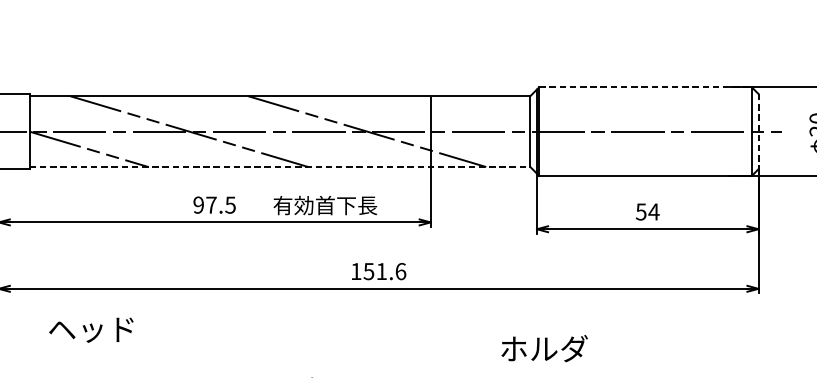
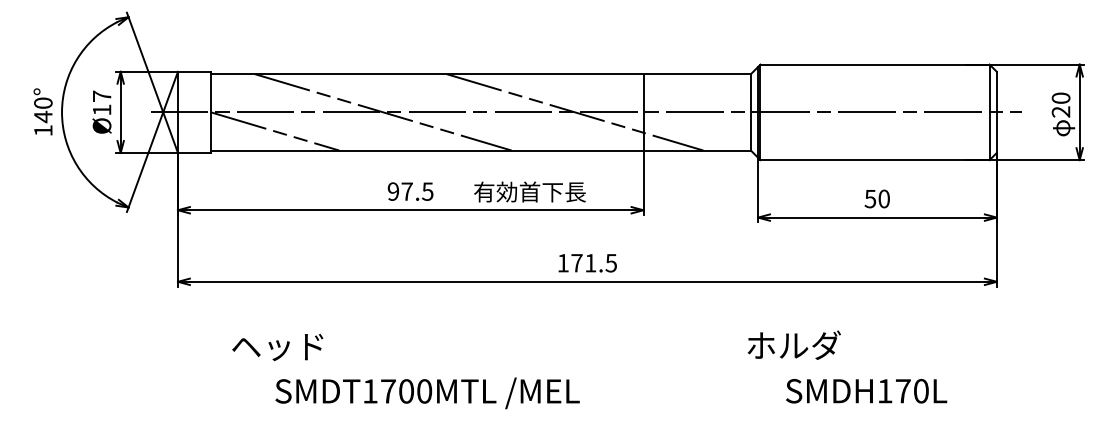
line: (645, 87) -> (875, 64), dashed -> solid
line: (758, 131) -> (996, 112), dashed -> solid
line: (280, 166) -> (481, 150), dashed -> solid
text: (654, 211) -> (884, 198), 54 -> 50
text: (385, 270) -> (594, 262), 151.6 -> 171.5
text: (91, 330) -> (277, 347), moved
text: (543, 347) -> (793, 344), moved

